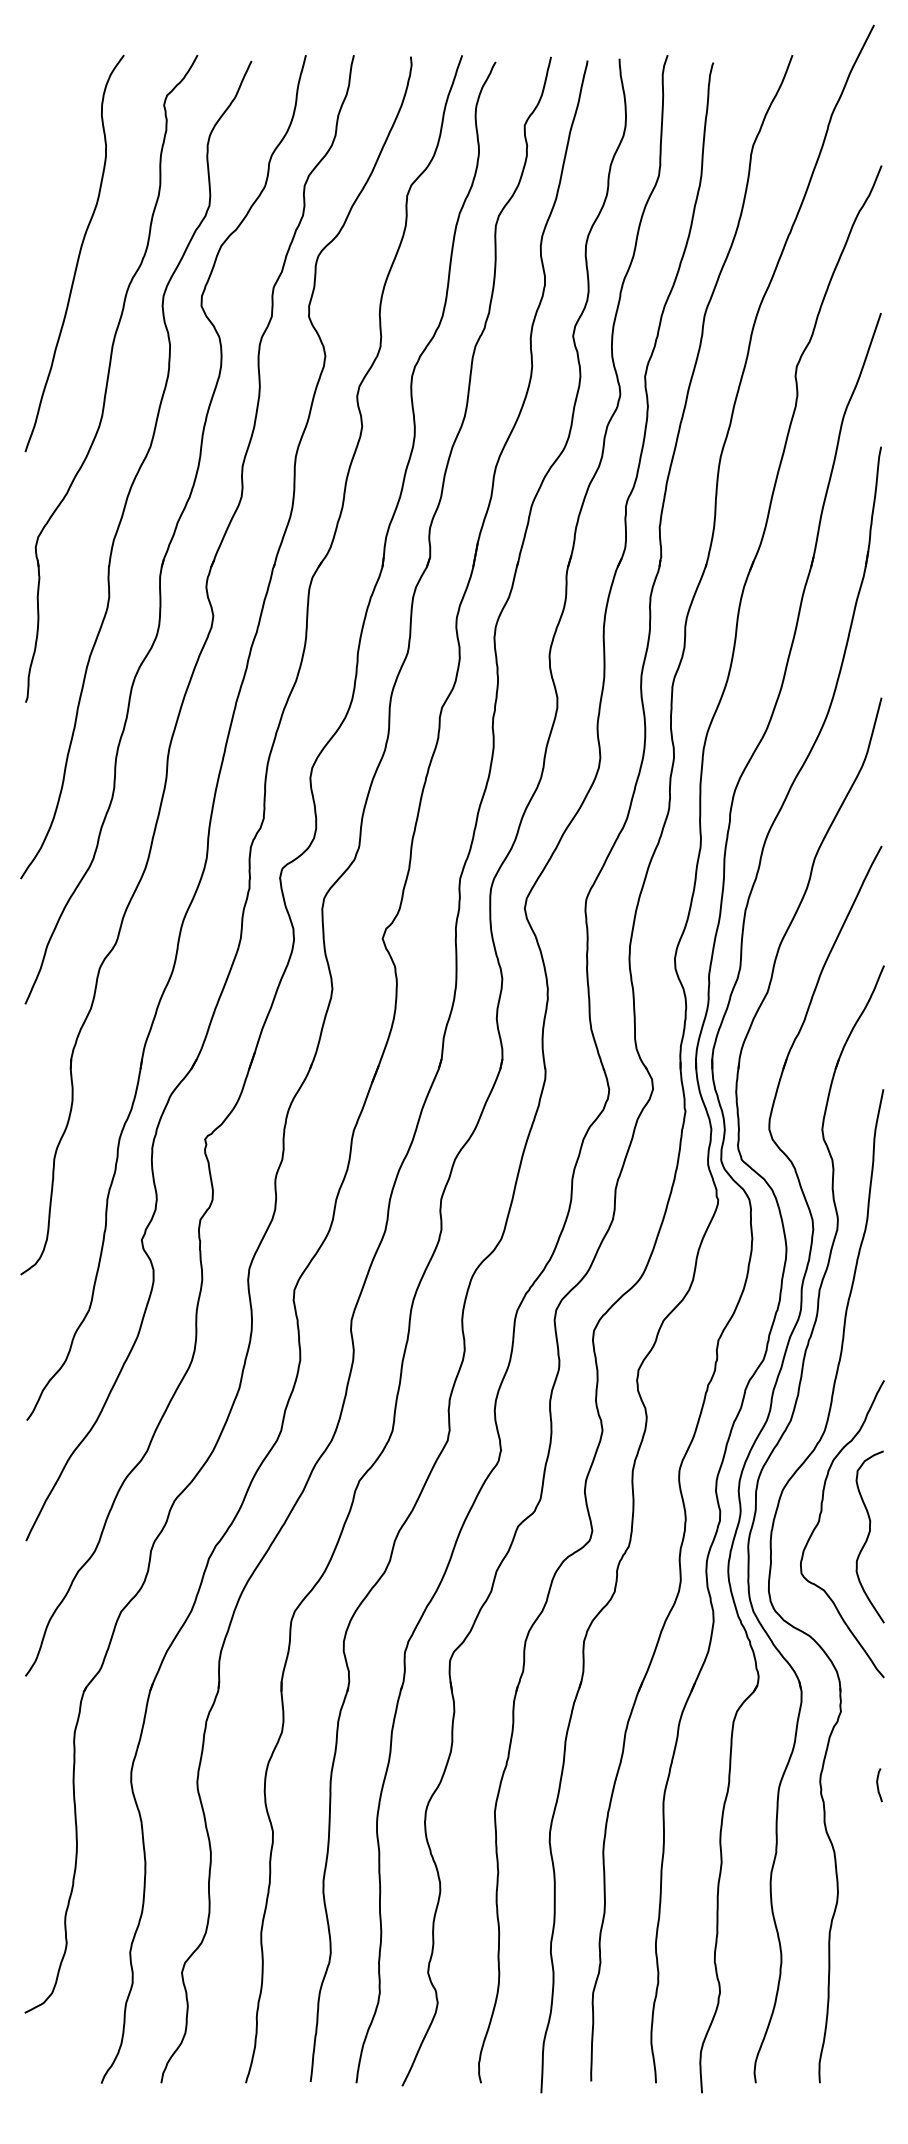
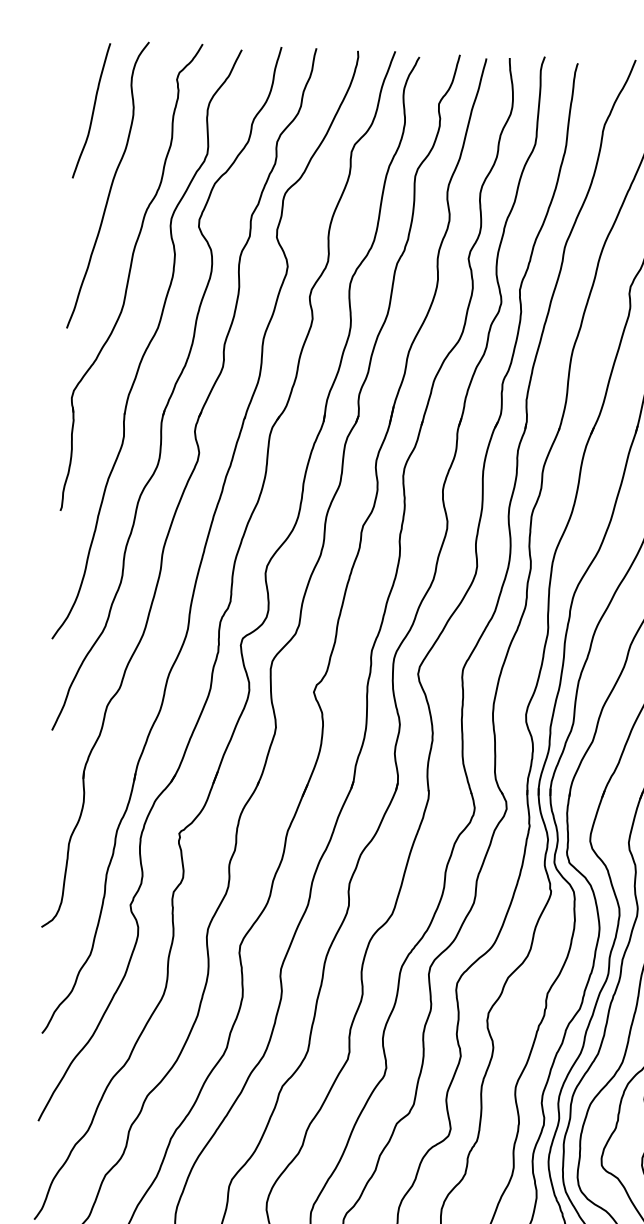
curve: (50, 151) -> (93, 110), added

